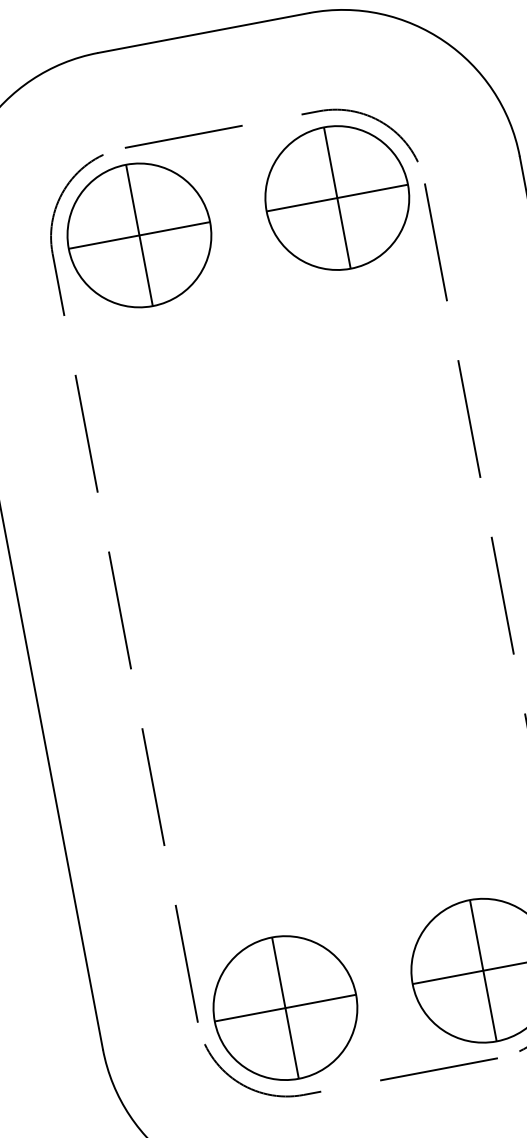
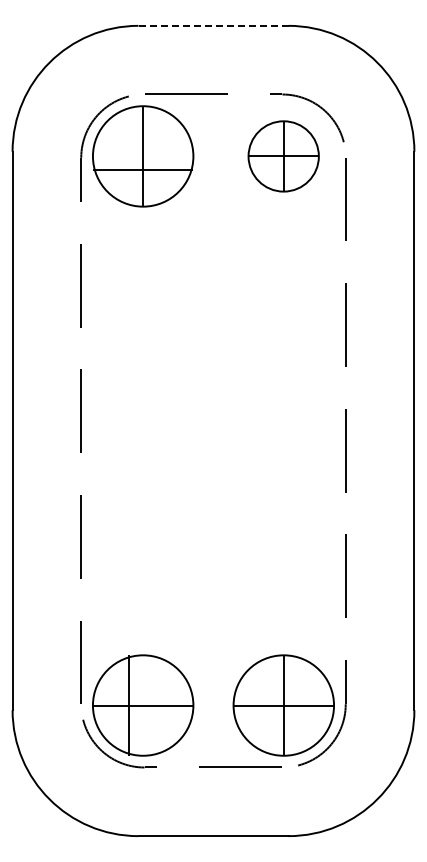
line: (203, 32) -> (213, 25), solid -> dashed
part: (336, 198) -> (283, 156), size x0.7
line: (138, 235) -> (142, 170), moved
line: (285, 1007) -> (129, 705), moved

